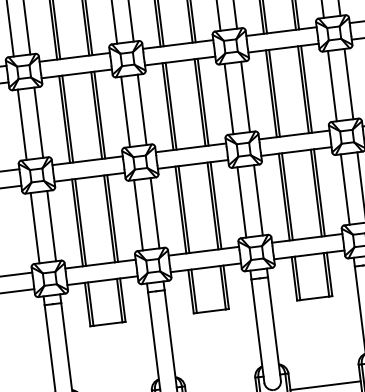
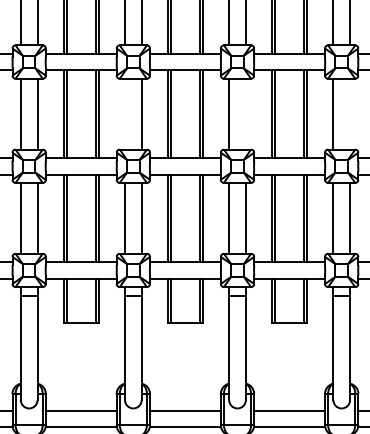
line: (349, 83) -> (350, 113), removed
line: (245, 96) -> (245, 113), removed
line: (126, 111) -> (125, 113), removed

